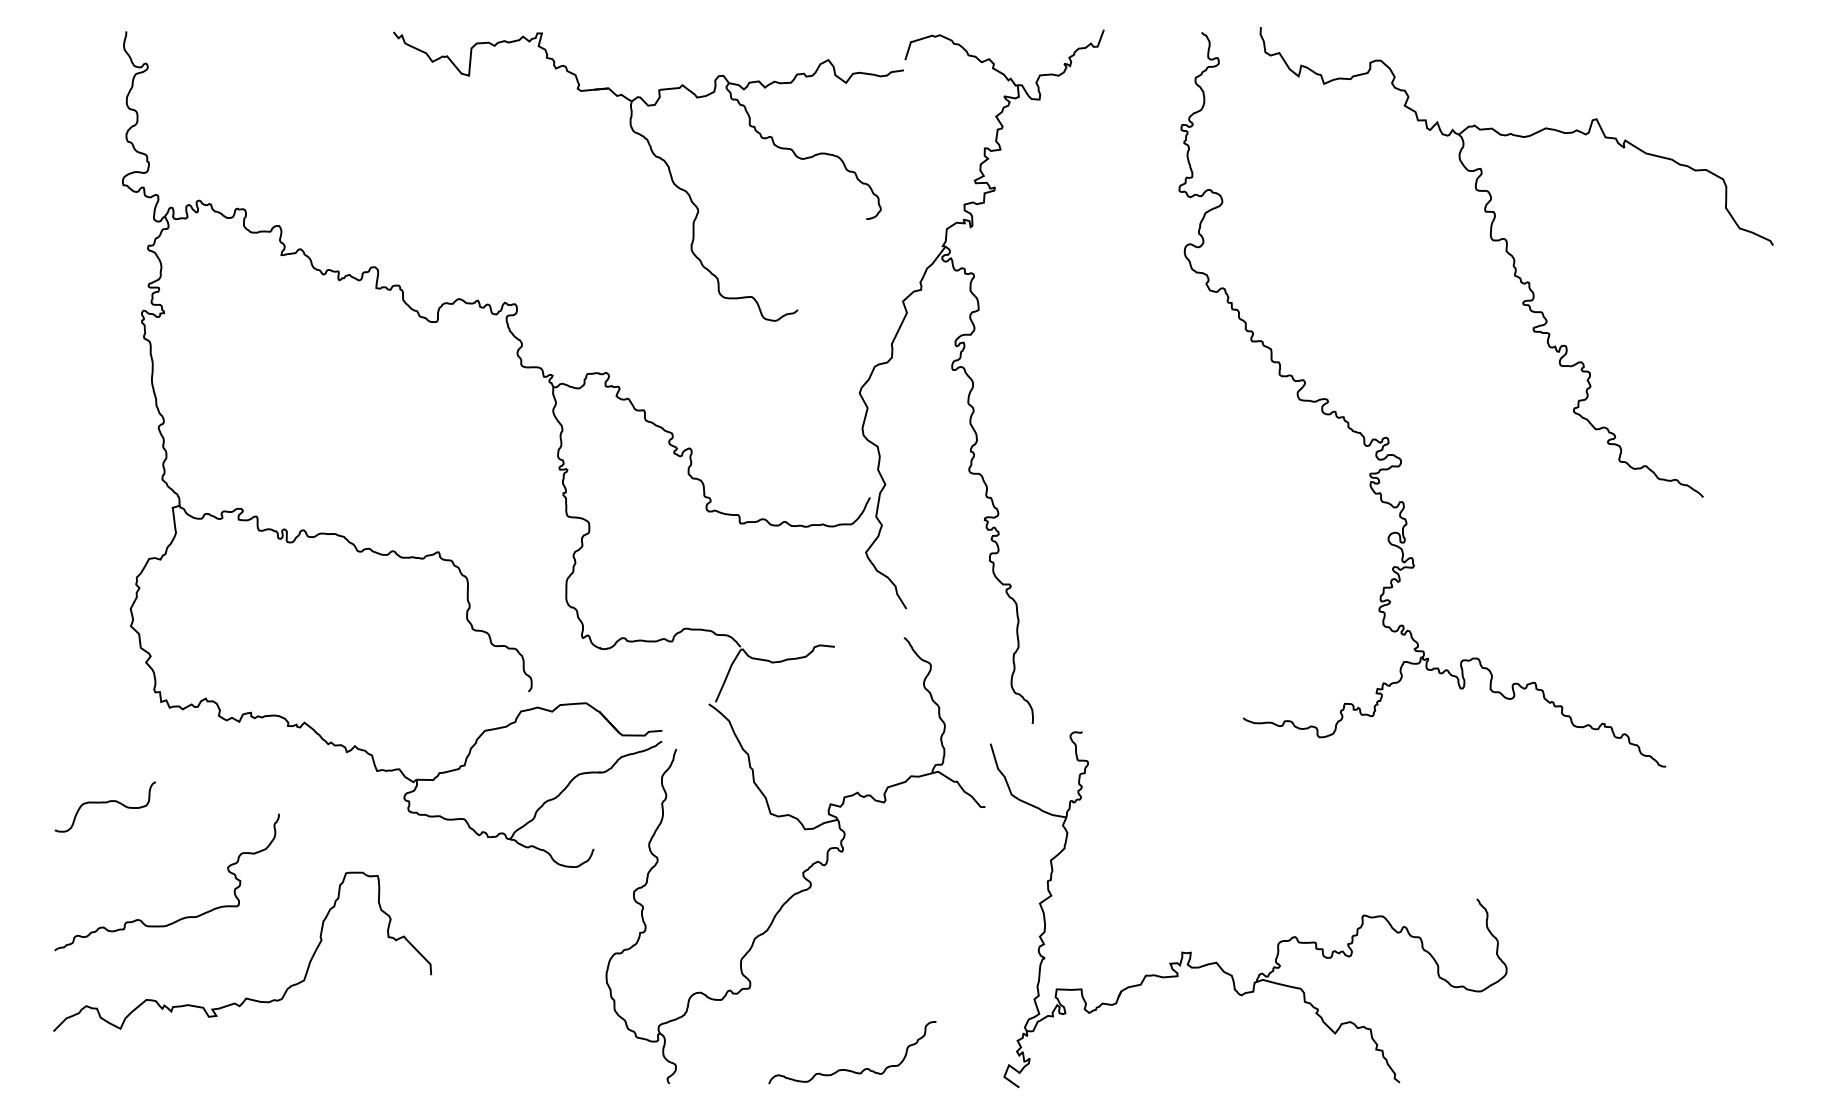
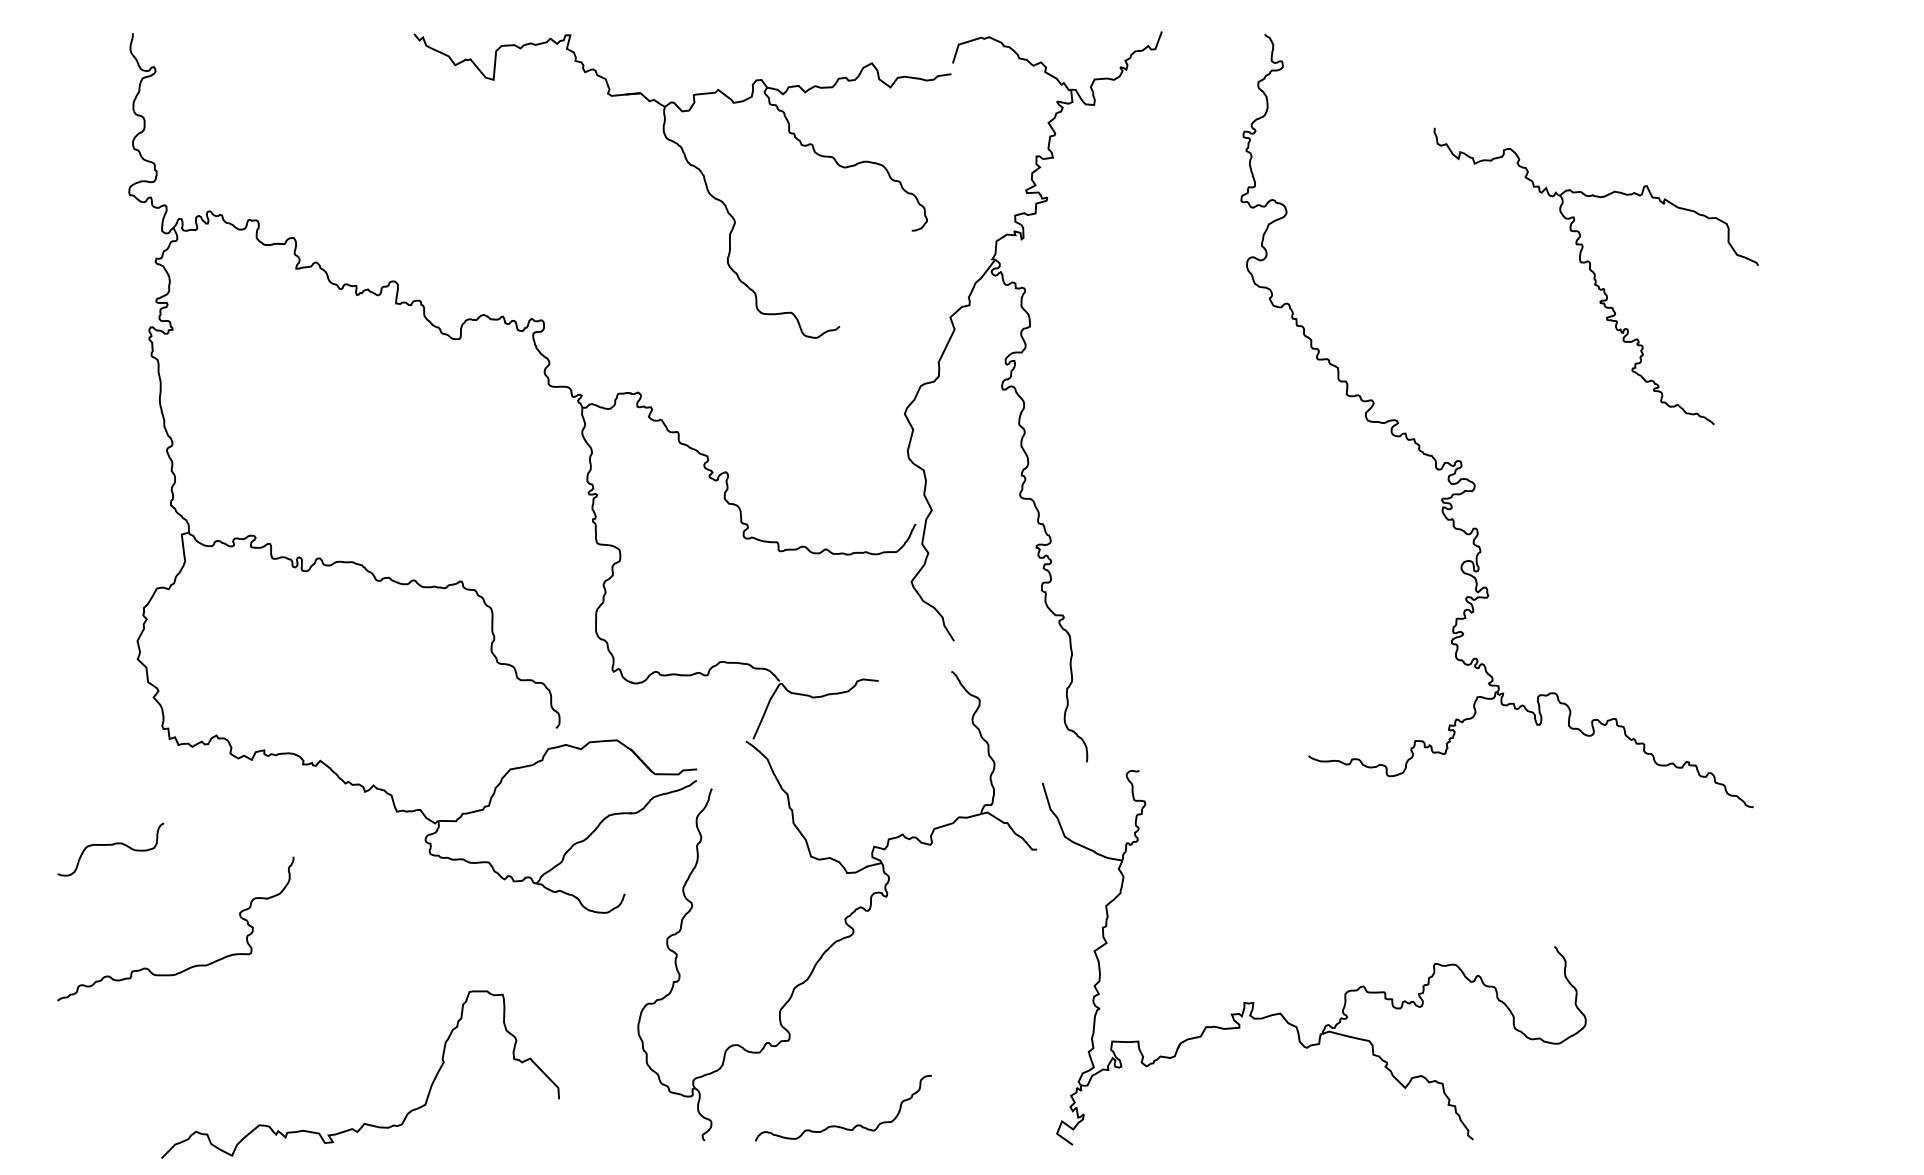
part: (1516, 262) -> (1596, 276), size x0.6
curve: (245, 997) -> (363, 1122), moved
curve: (848, 1069) -> (839, 1125), moved

